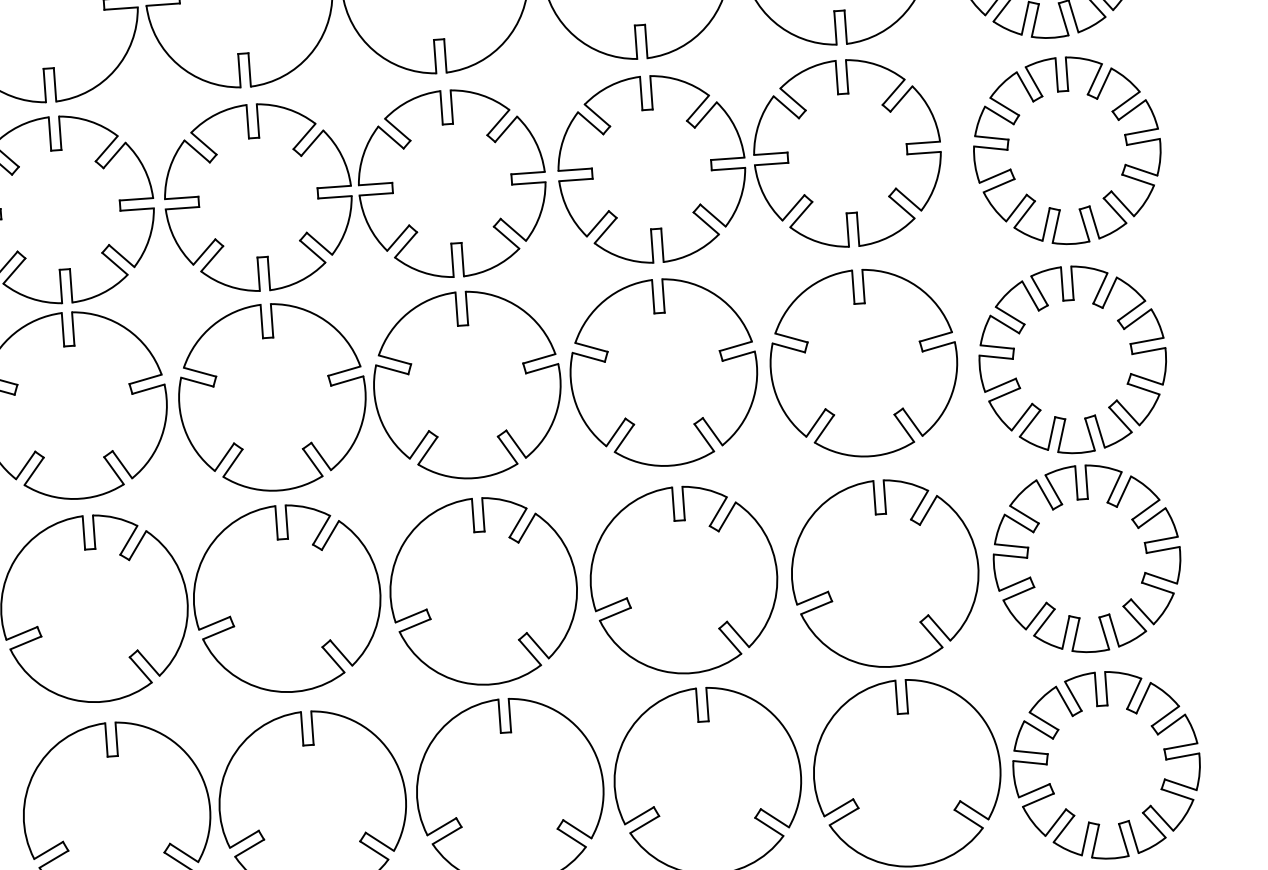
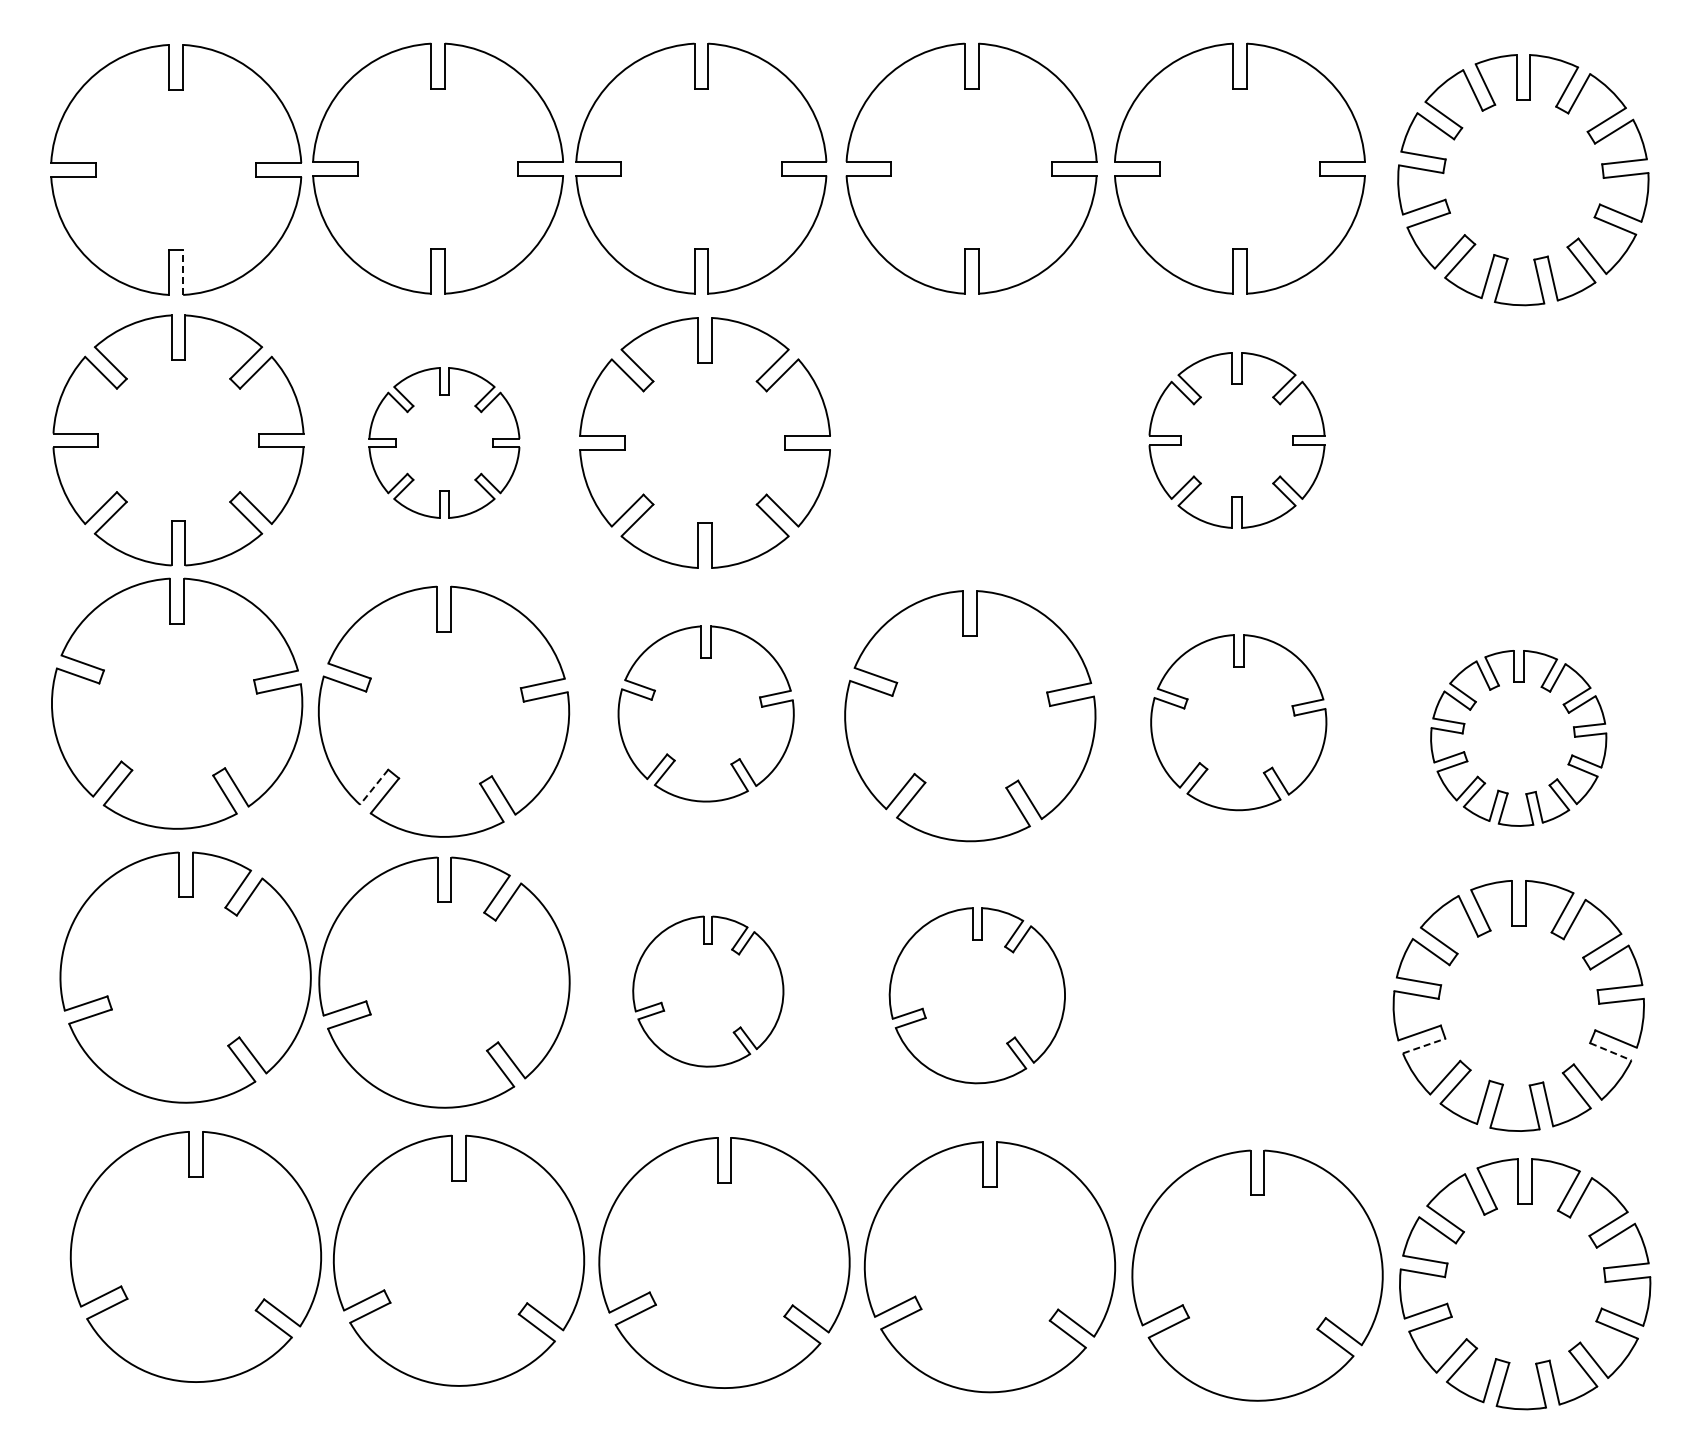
line: (55, 84) -> (183, 272), solid -> dashed
part: (1067, 150) -> (1531, 457), removed
part: (847, 153) -> (1236, 440), size x0.7
part: (651, 169) -> (973, 442), removed
part: (258, 197) -> (444, 442), size x0.6
part: (1072, 360) -> (1518, 738), size x0.7
part: (863, 363) -> (1238, 722), size x0.7
part: (467, 384) -> (706, 713), size x0.7
line: (224, 457) -> (373, 787), solid -> dashed
part: (885, 573) -> (1247, 1006), removed
part: (684, 579) -> (977, 995), size x0.7
line: (1158, 587) -> (1611, 1051), solid -> dashed
part: (483, 591) -> (708, 991), size x0.6
line: (1019, 593) -> (1424, 1045), solid -> dashed

